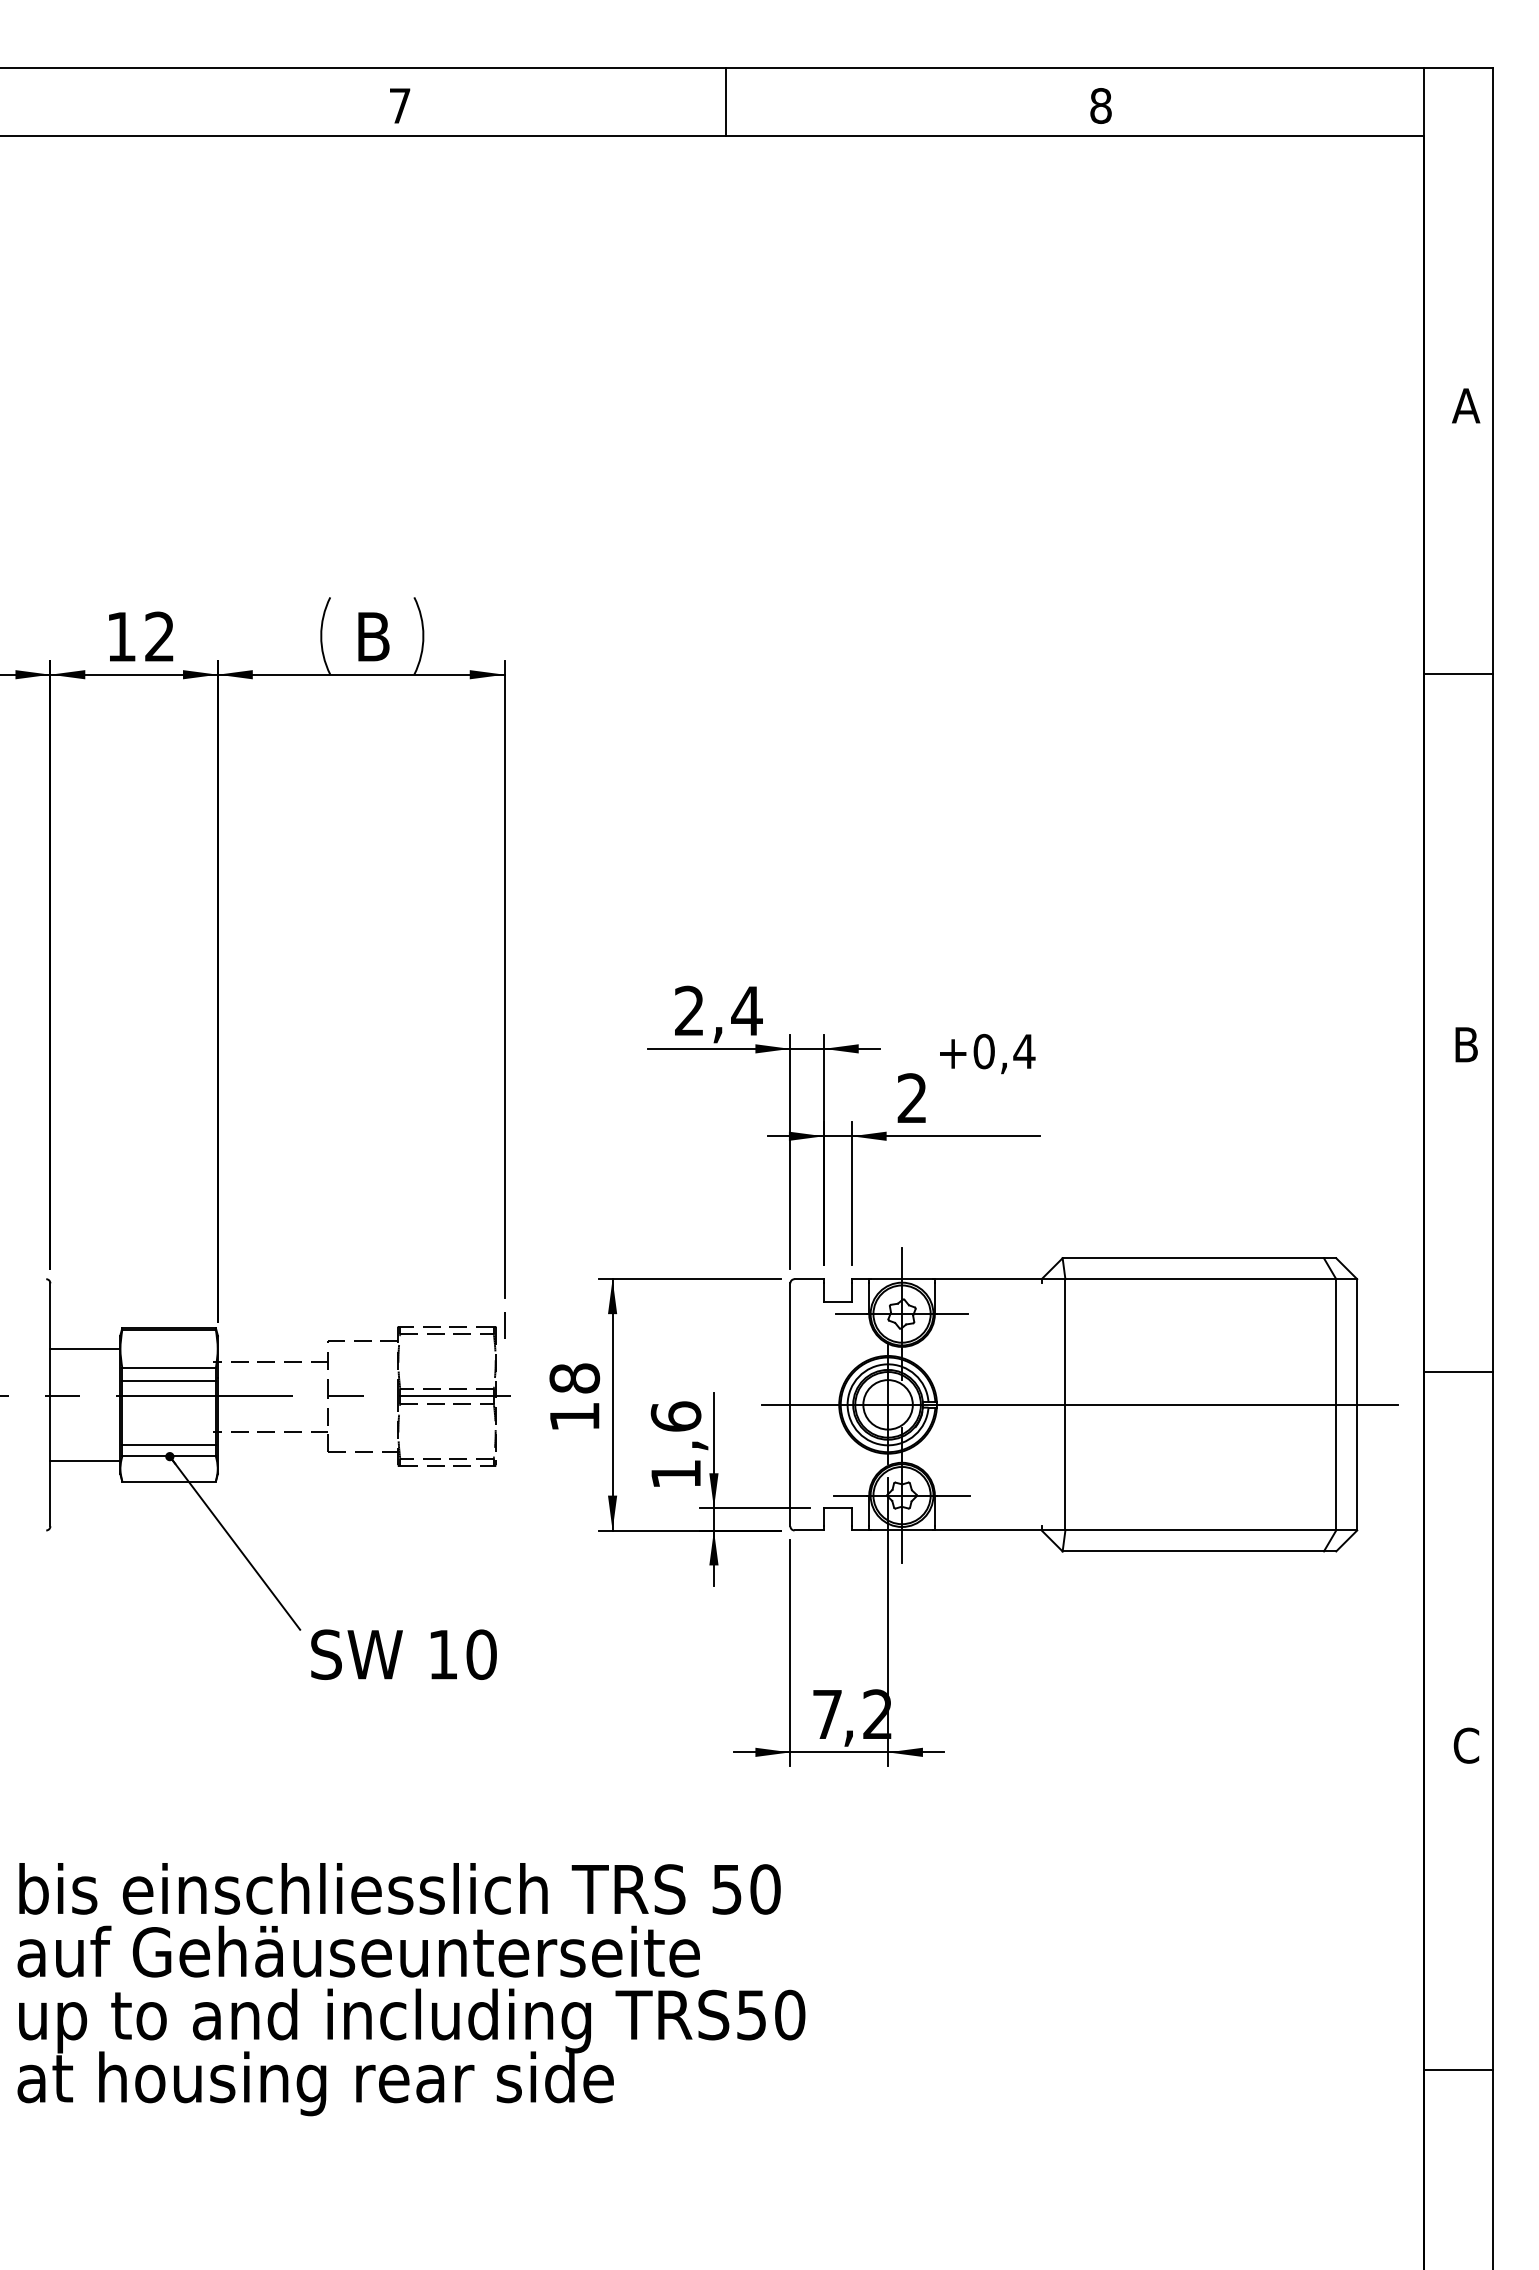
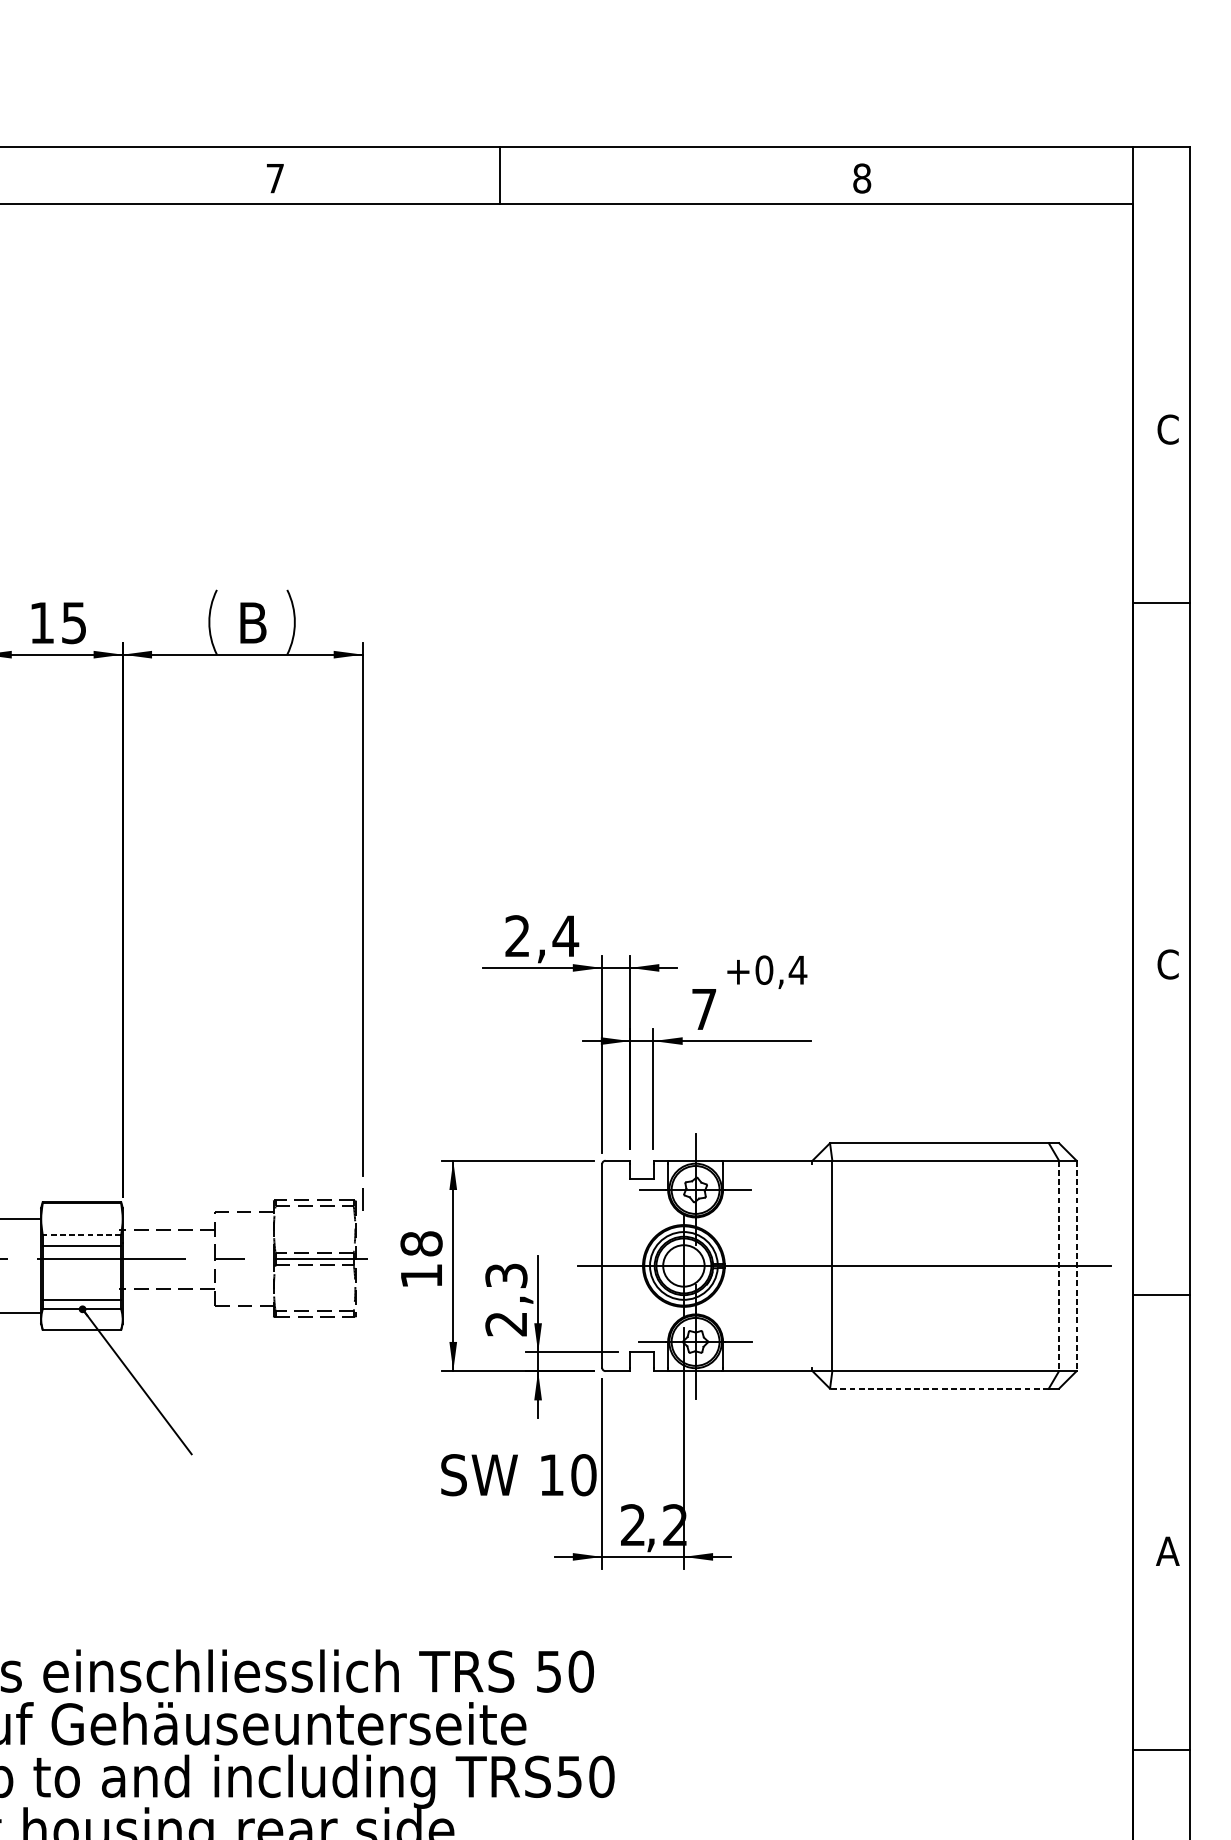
line: (726, 102) -> (500, 175), moved
text: (1466, 405) -> (1168, 429), A -> C
text: (159, 636) -> (73, 622), 12 -> 15
line: (1458, 674) -> (1161, 603), moved
text: (1466, 1044) -> (1168, 964), B -> C
text: (911, 1097) -> (703, 1008), 2 -> 7
line: (169, 1368) -> (82, 1235), solid -> dashed
line: (1458, 1372) -> (1161, 1295), moved
line: (1336, 1404) -> (1059, 1265), solid -> dashed
line: (1357, 1404) -> (1076, 1265), solid -> dashed
text: (675, 1444) -> (505, 1299), 1,6 -> 2,3
line: (1193, 1551) -> (939, 1388), solid -> dashed
text: (403, 1654) -> (518, 1474), moved
text: (826, 1713) -> (632, 1524), 7 -> 2
text: (1466, 1745) -> (1168, 1551), C -> A
line: (1458, 2070) -> (1161, 1750), moved

